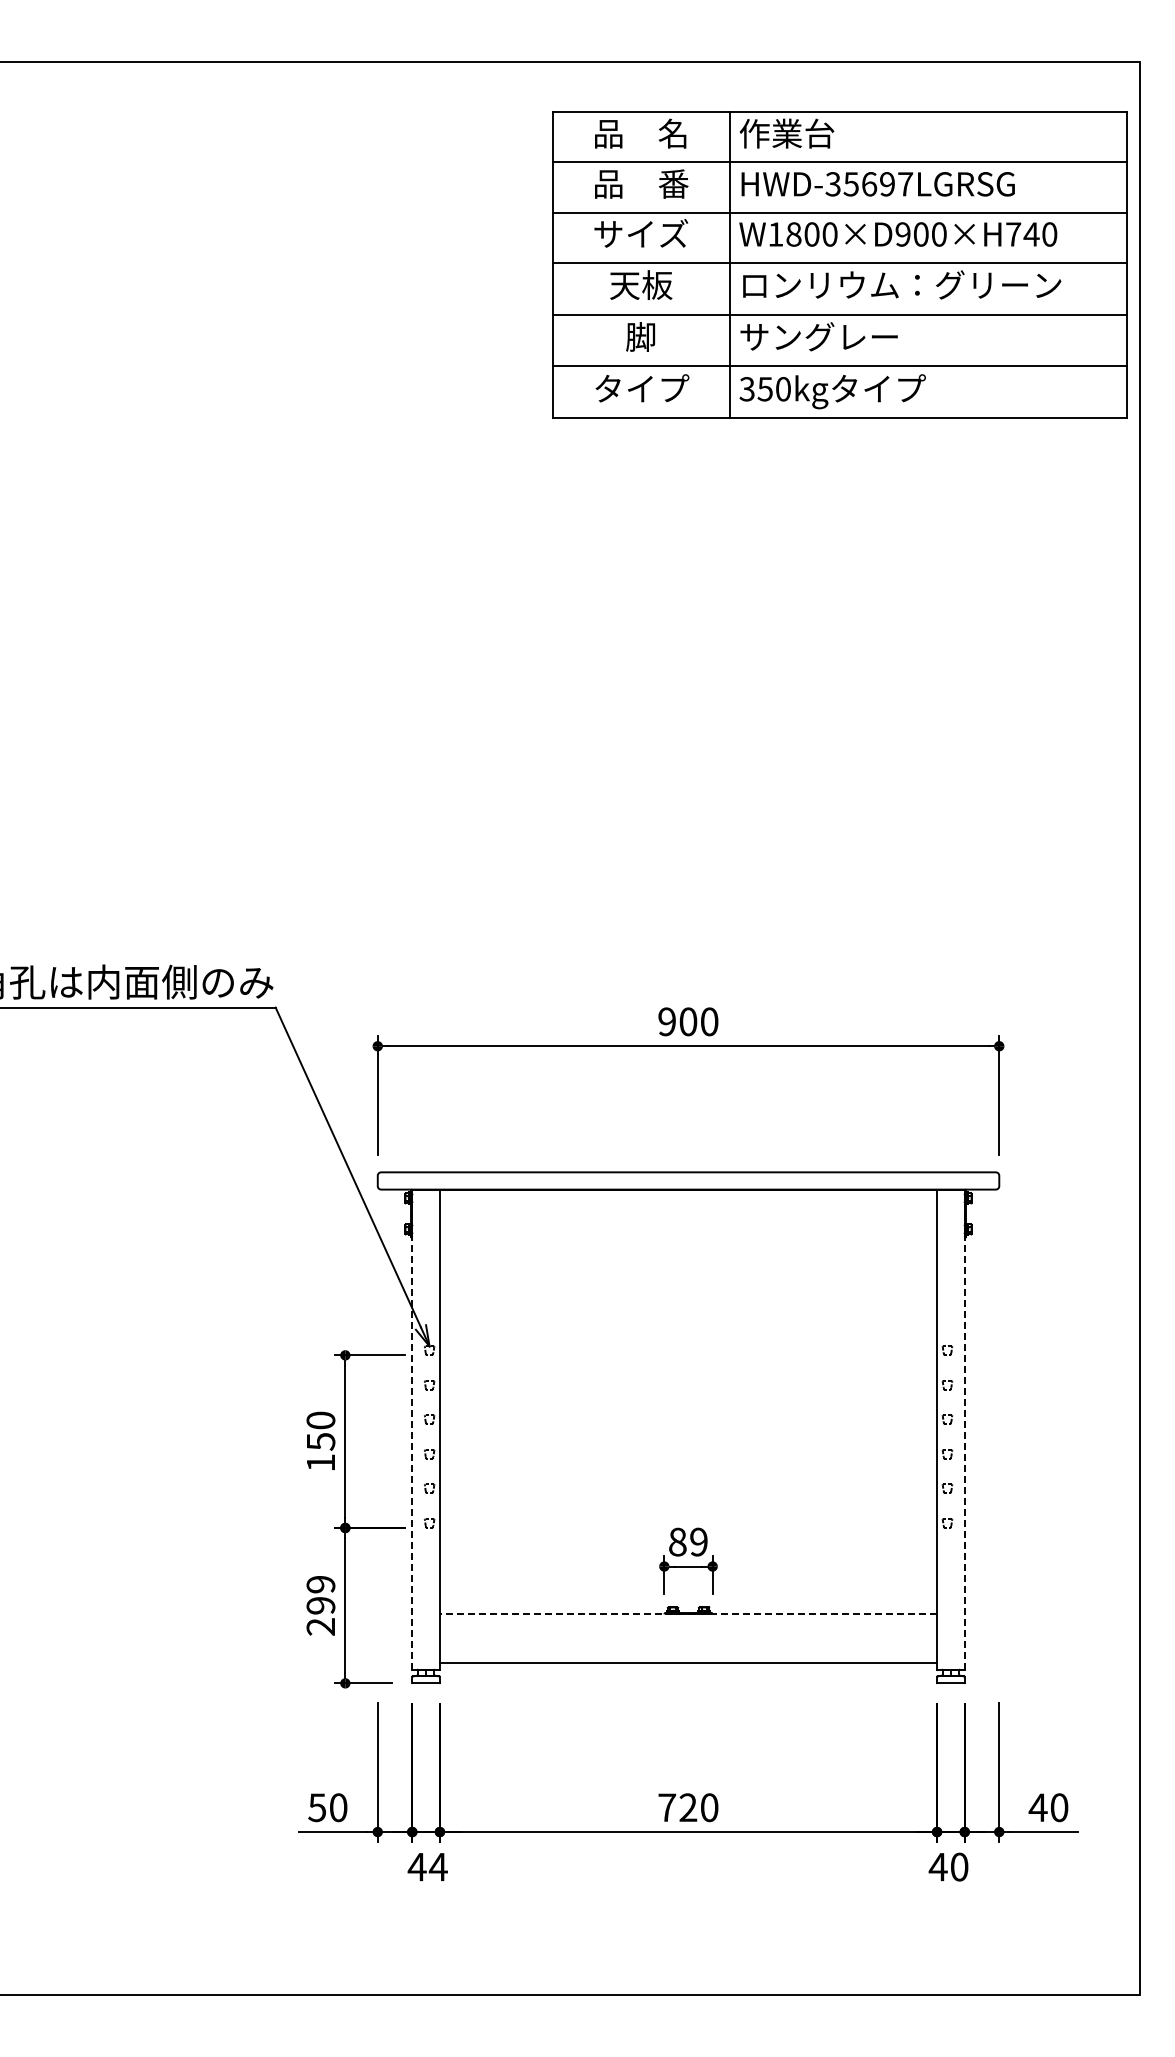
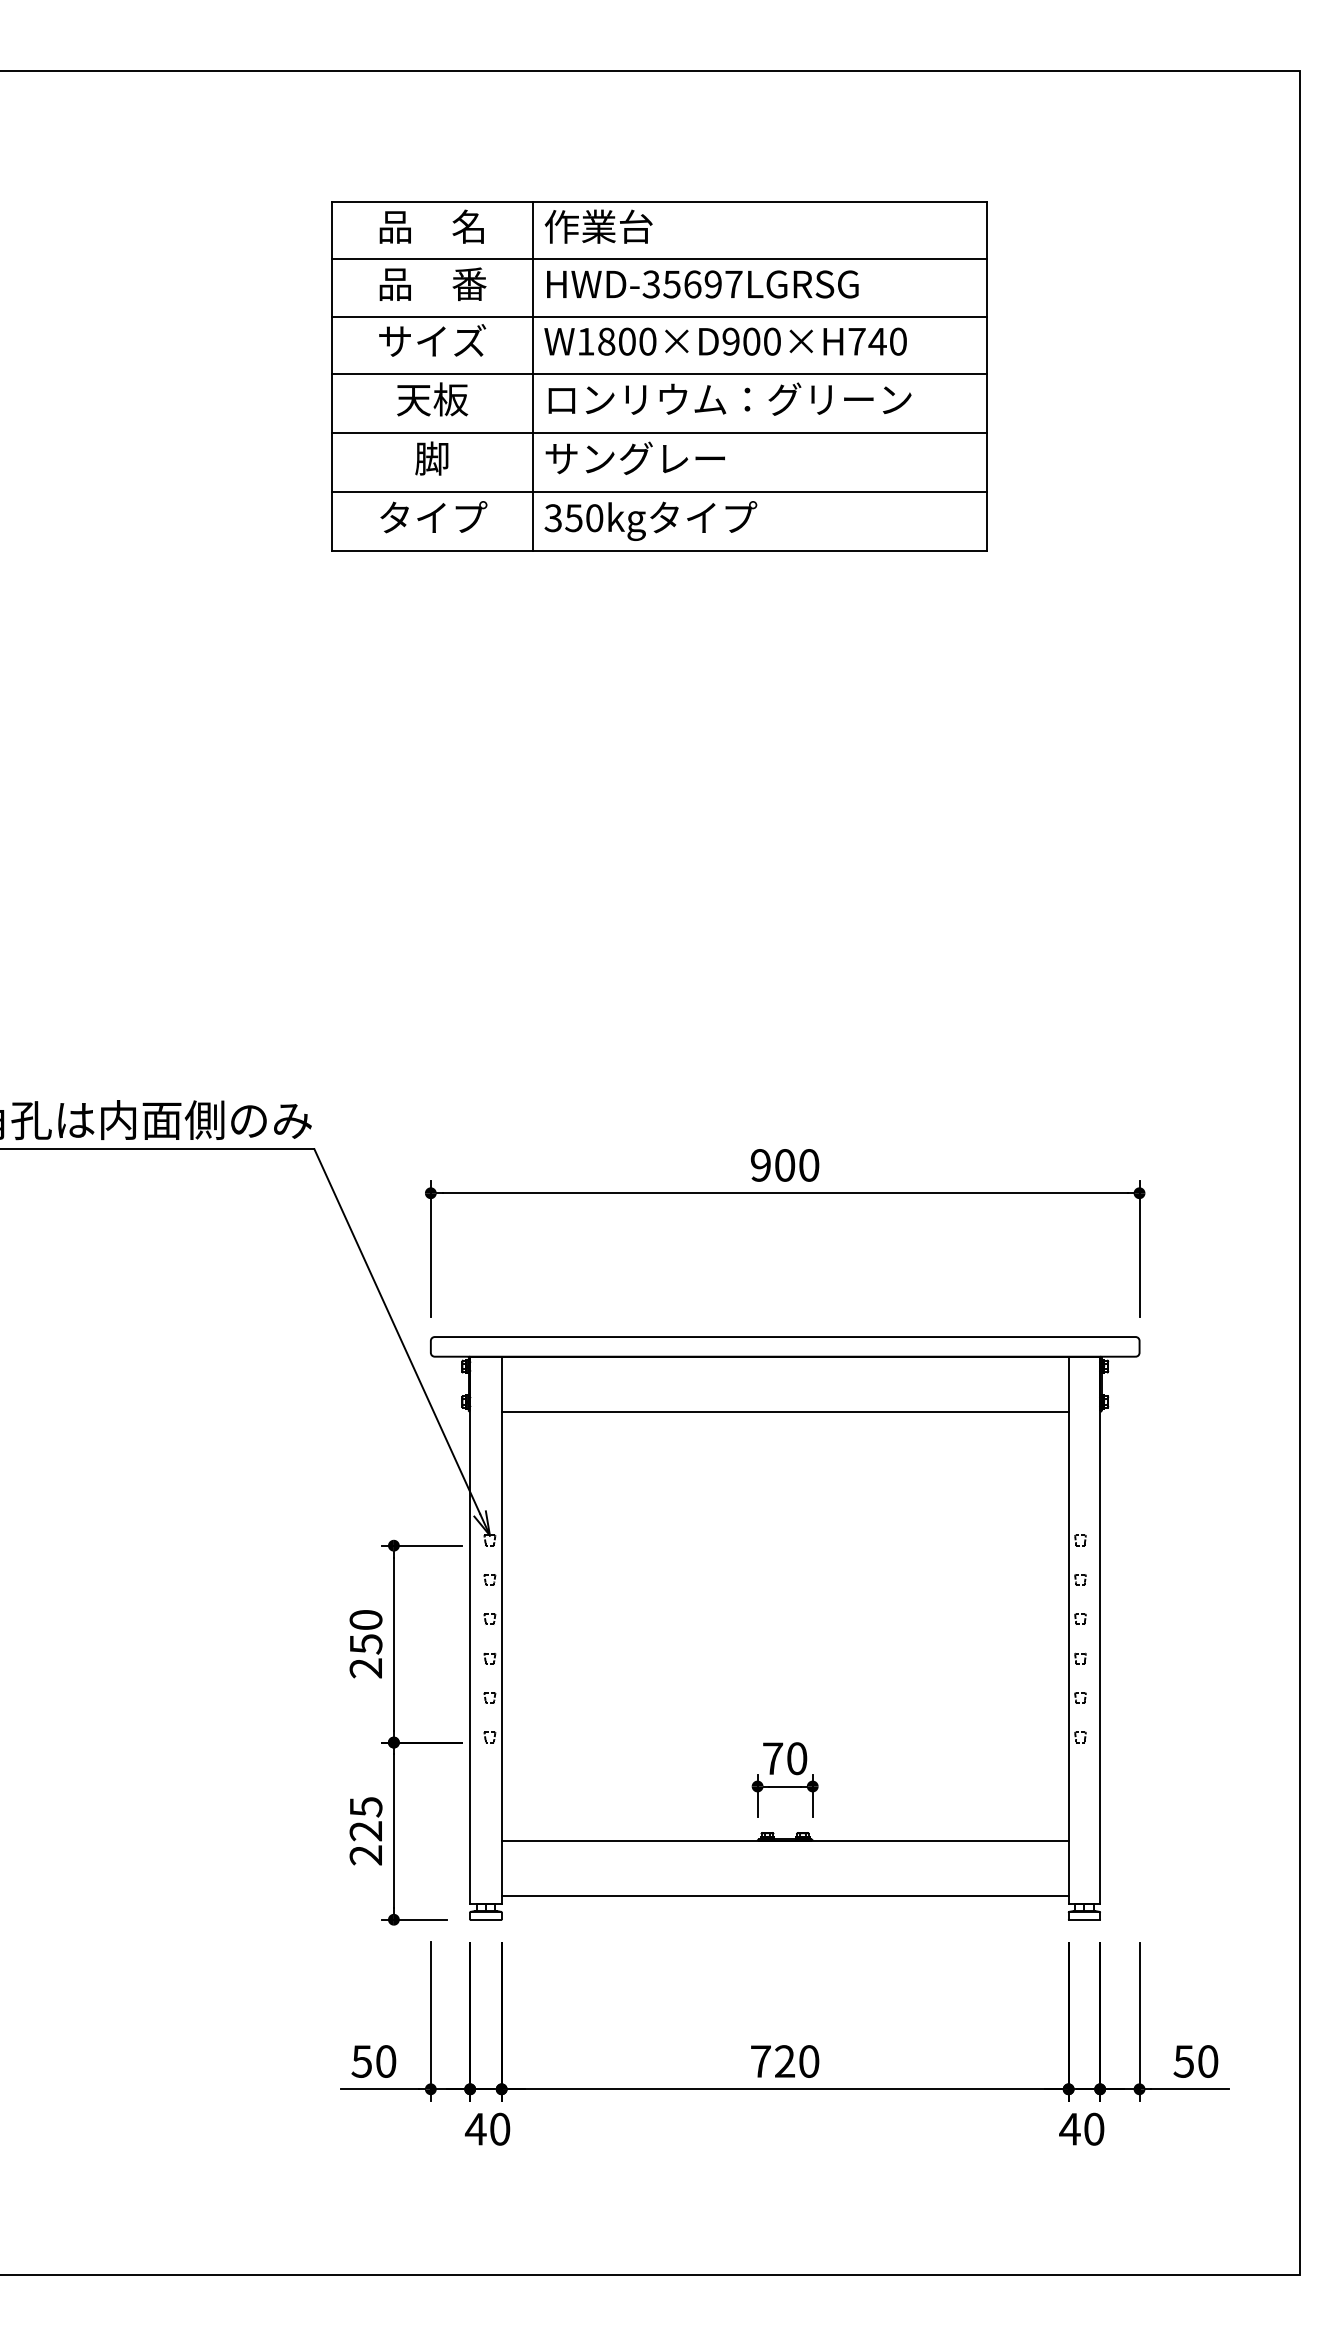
part: (839, 264) -> (658, 375), moved
line: (688, 1237) -> (785, 1411), added
line: (412, 1429) -> (470, 1630), dashed -> solid
line: (964, 1429) -> (1099, 1630), dashed -> solid
text: (320, 1462) -> (365, 1667), 150 -> 250
text: (688, 1541) -> (785, 1757), 89 -> 70
text: (320, 1595) -> (365, 1819), 299 -> 225
line: (688, 1614) -> (785, 1841), dashed -> solid
text: (1037, 1807) -> (1183, 2061), 40 -> 50
text: (437, 1866) -> (498, 2128), 44 -> 40

